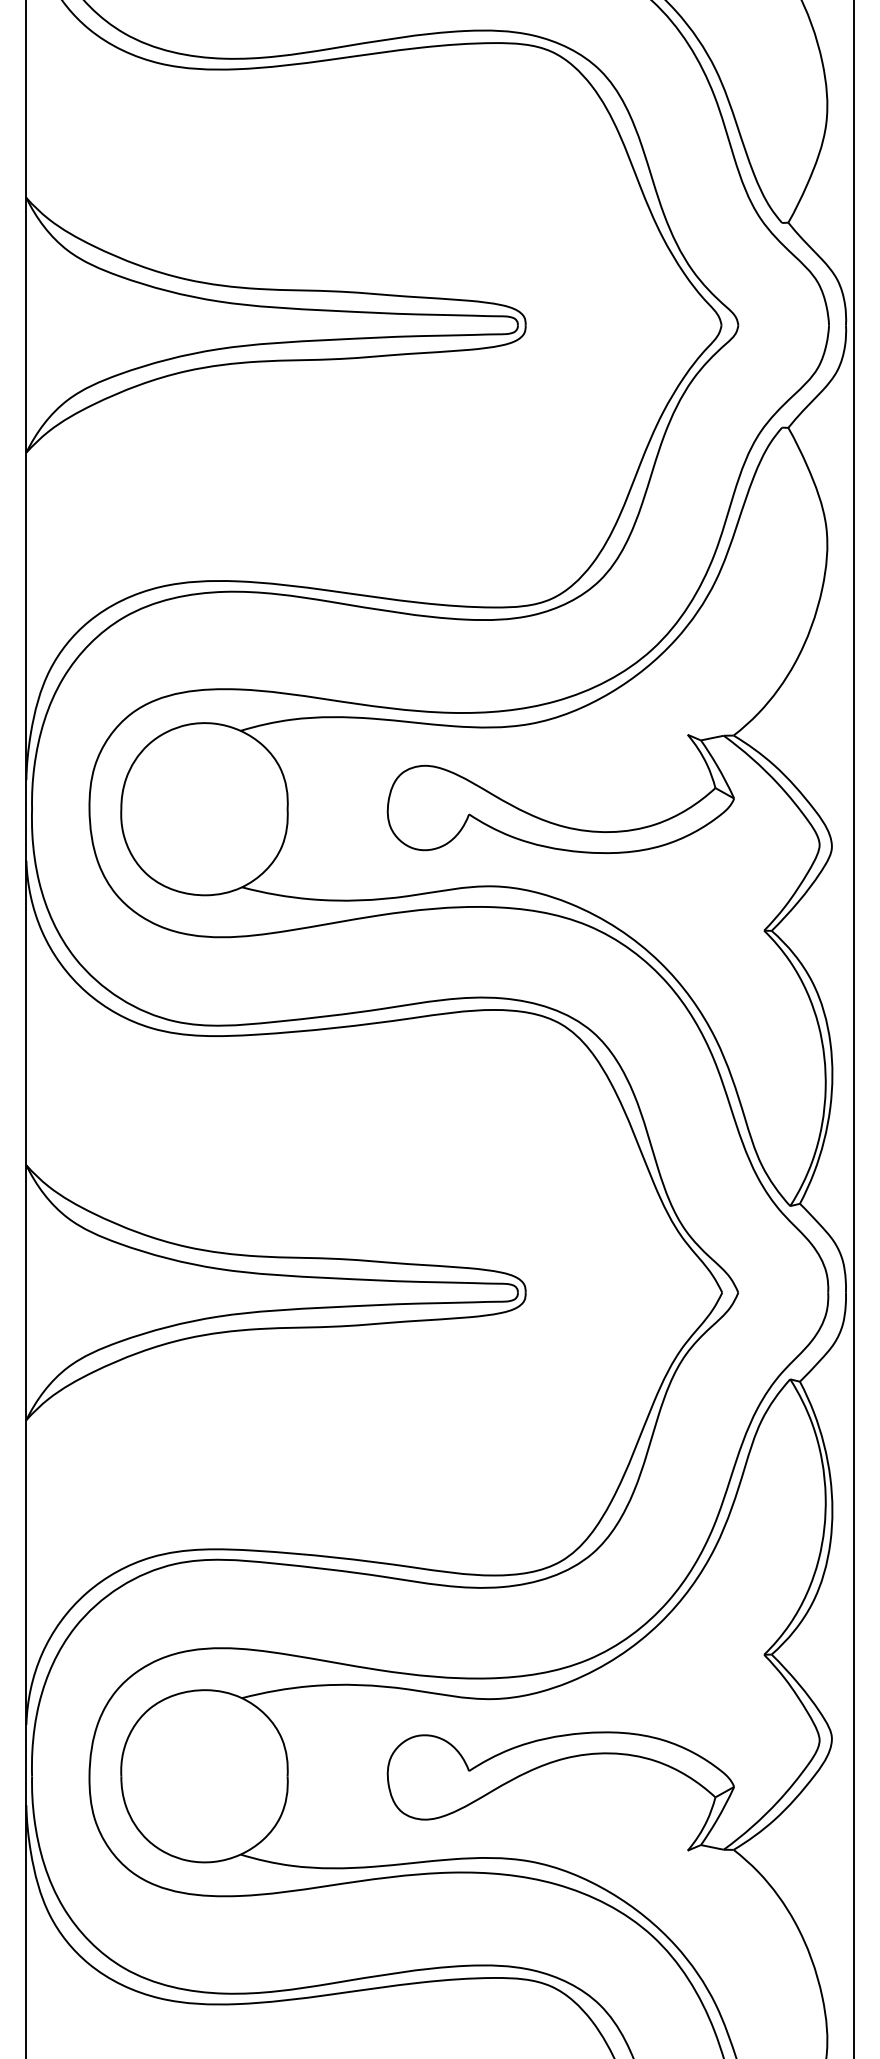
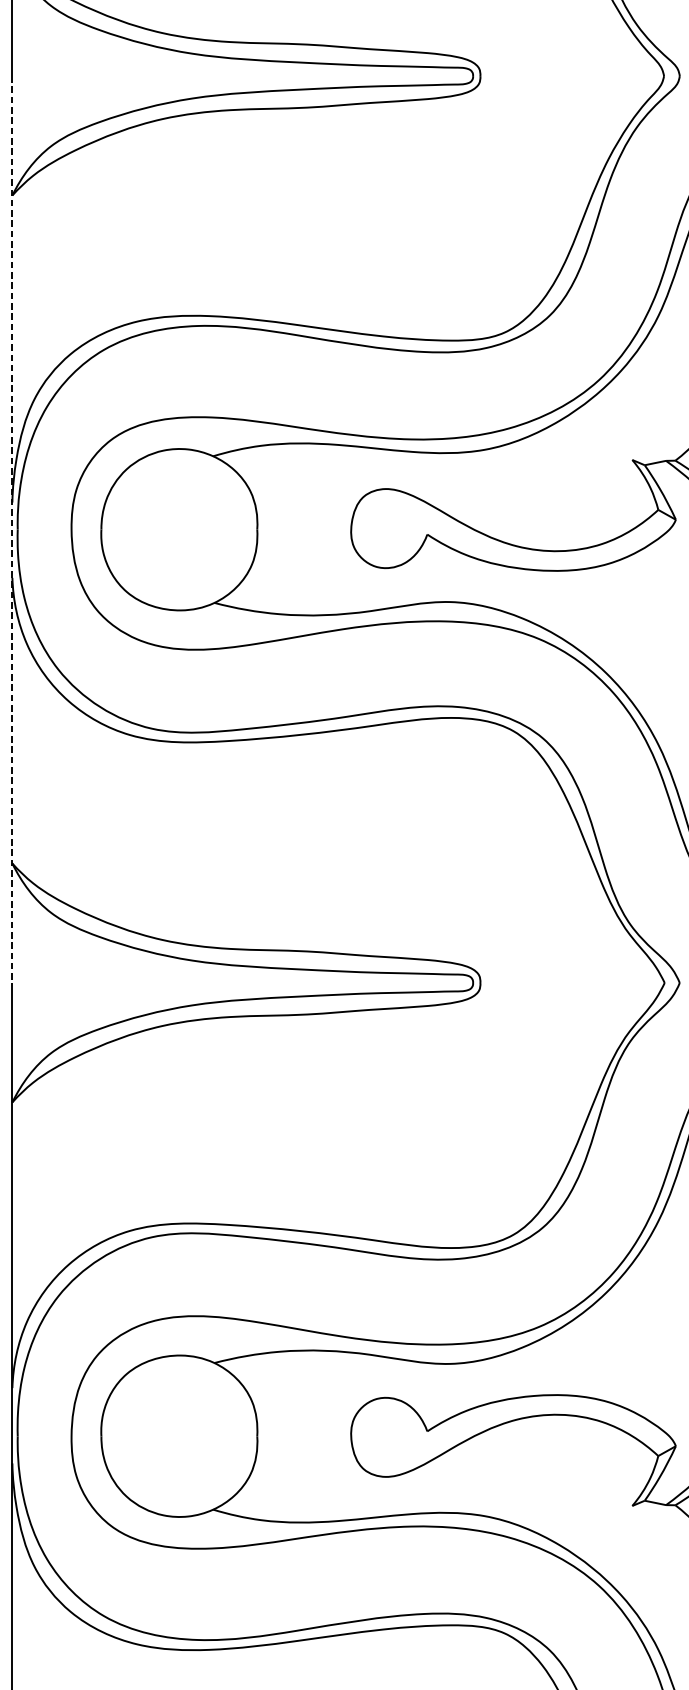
line: (26, 809) -> (12, 529), solid -> dashed

